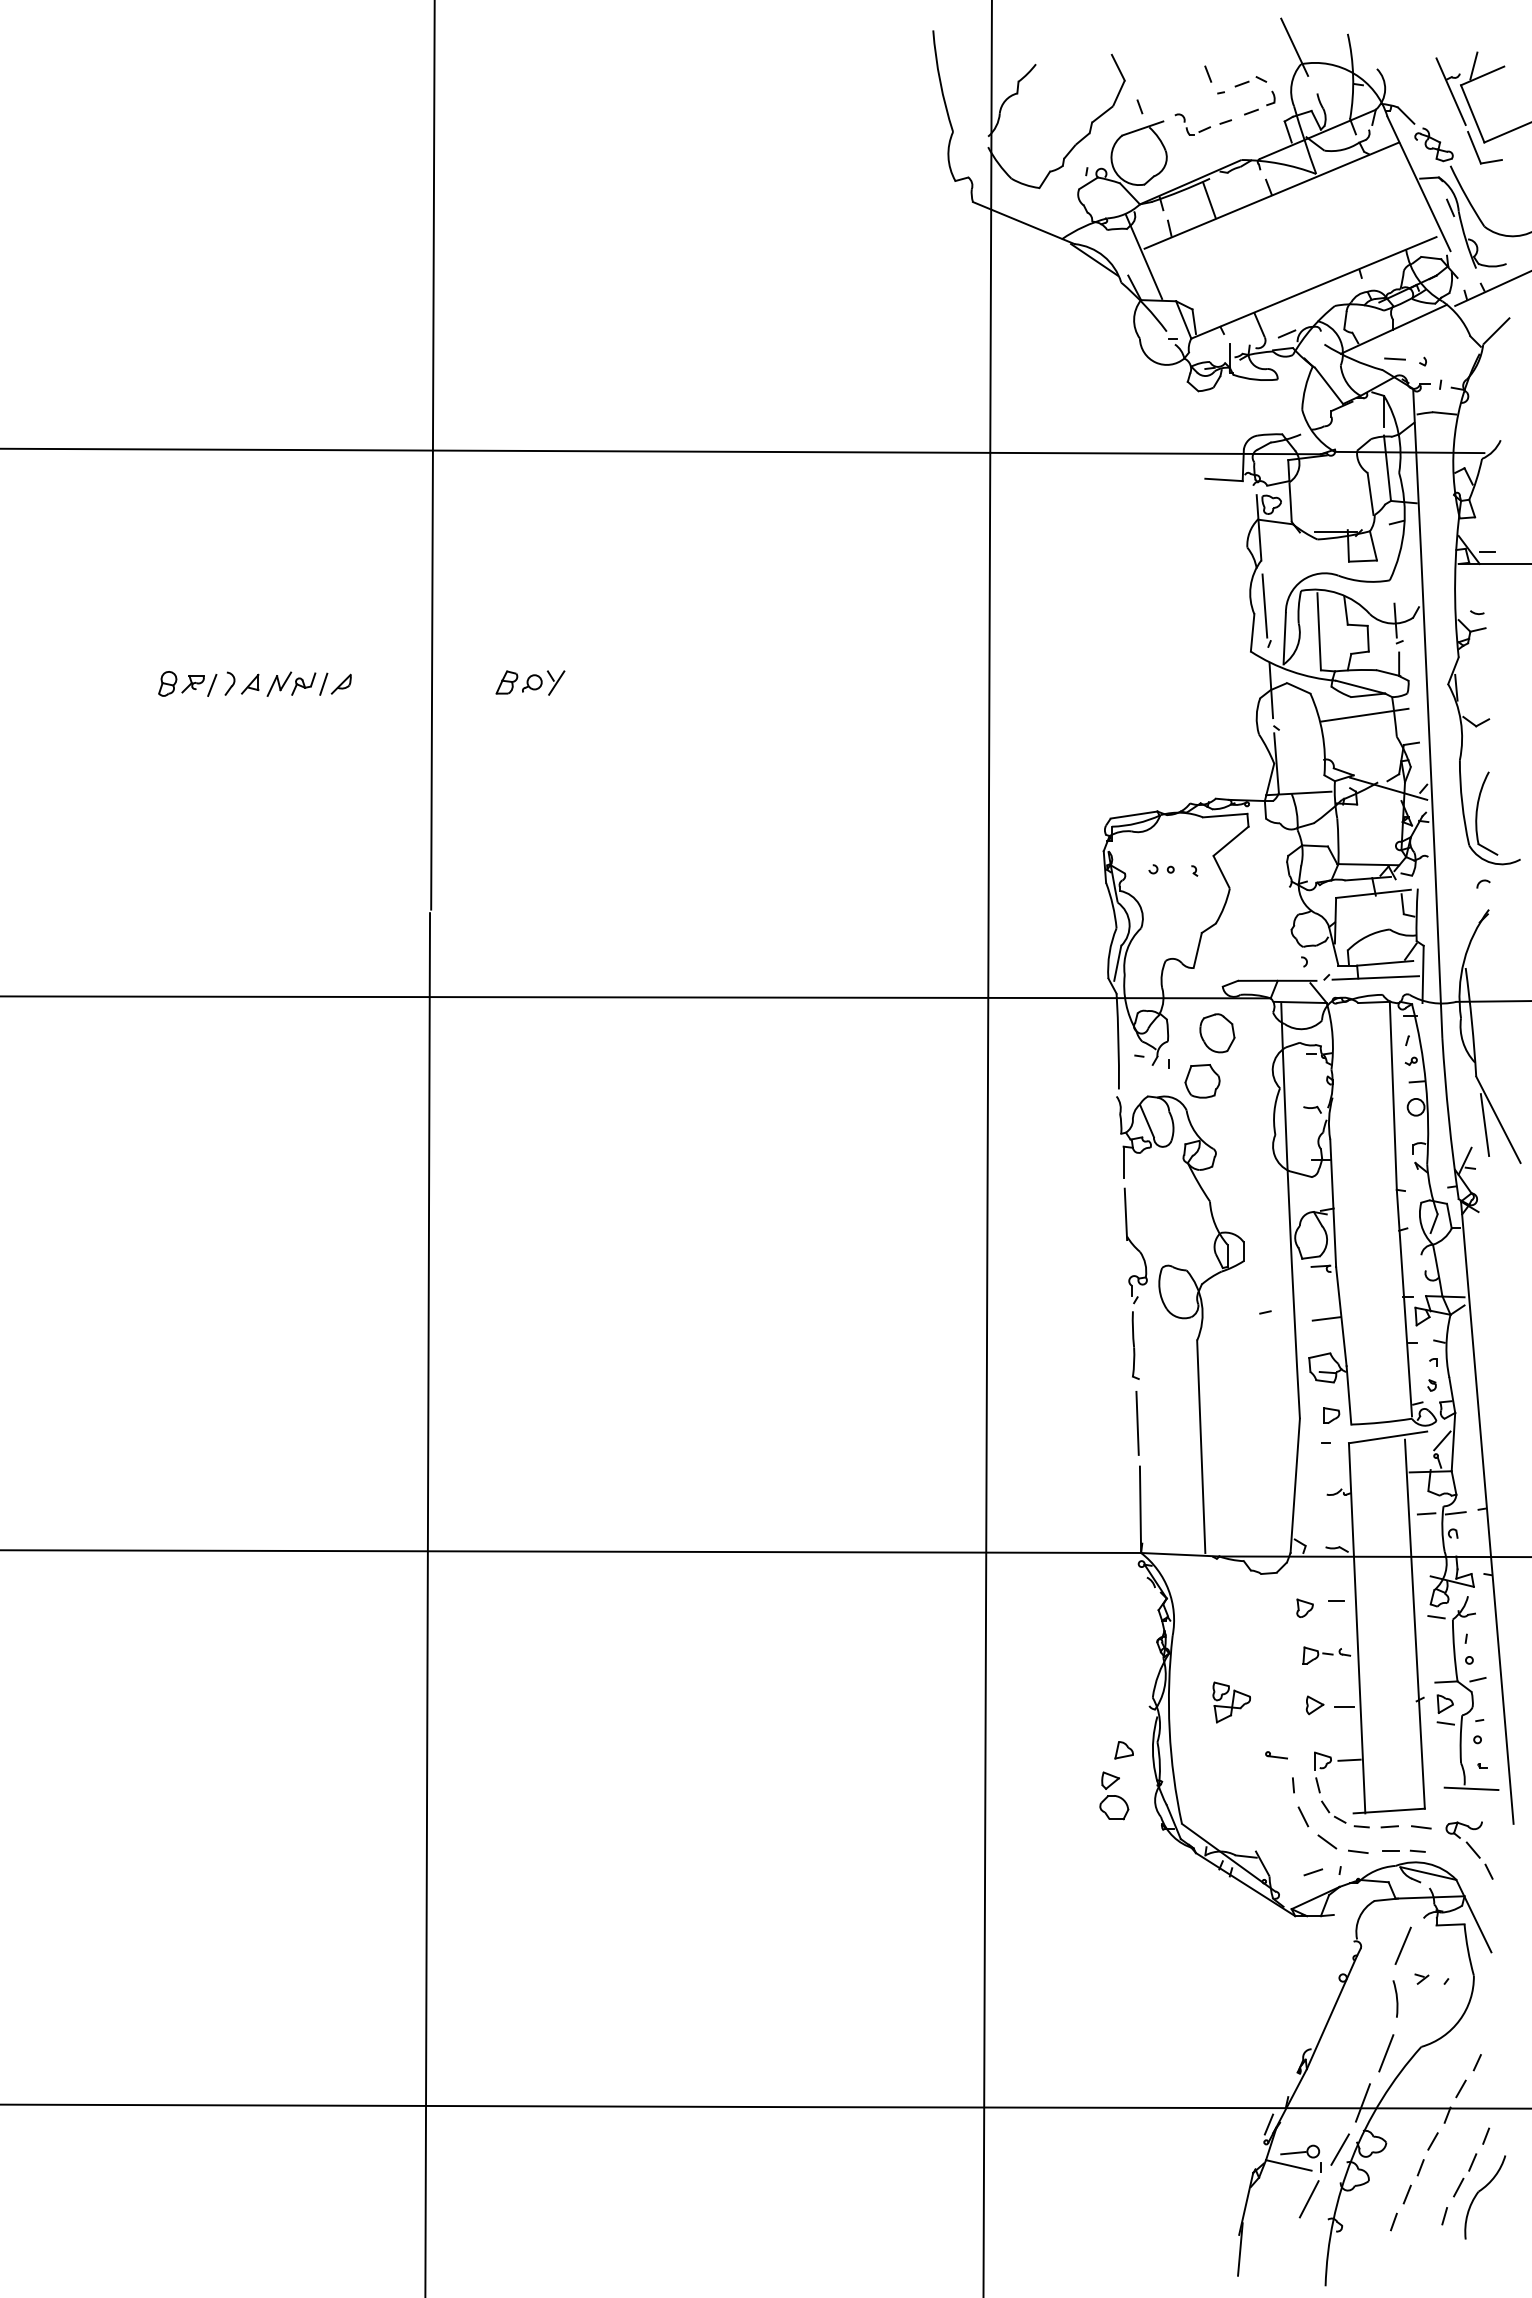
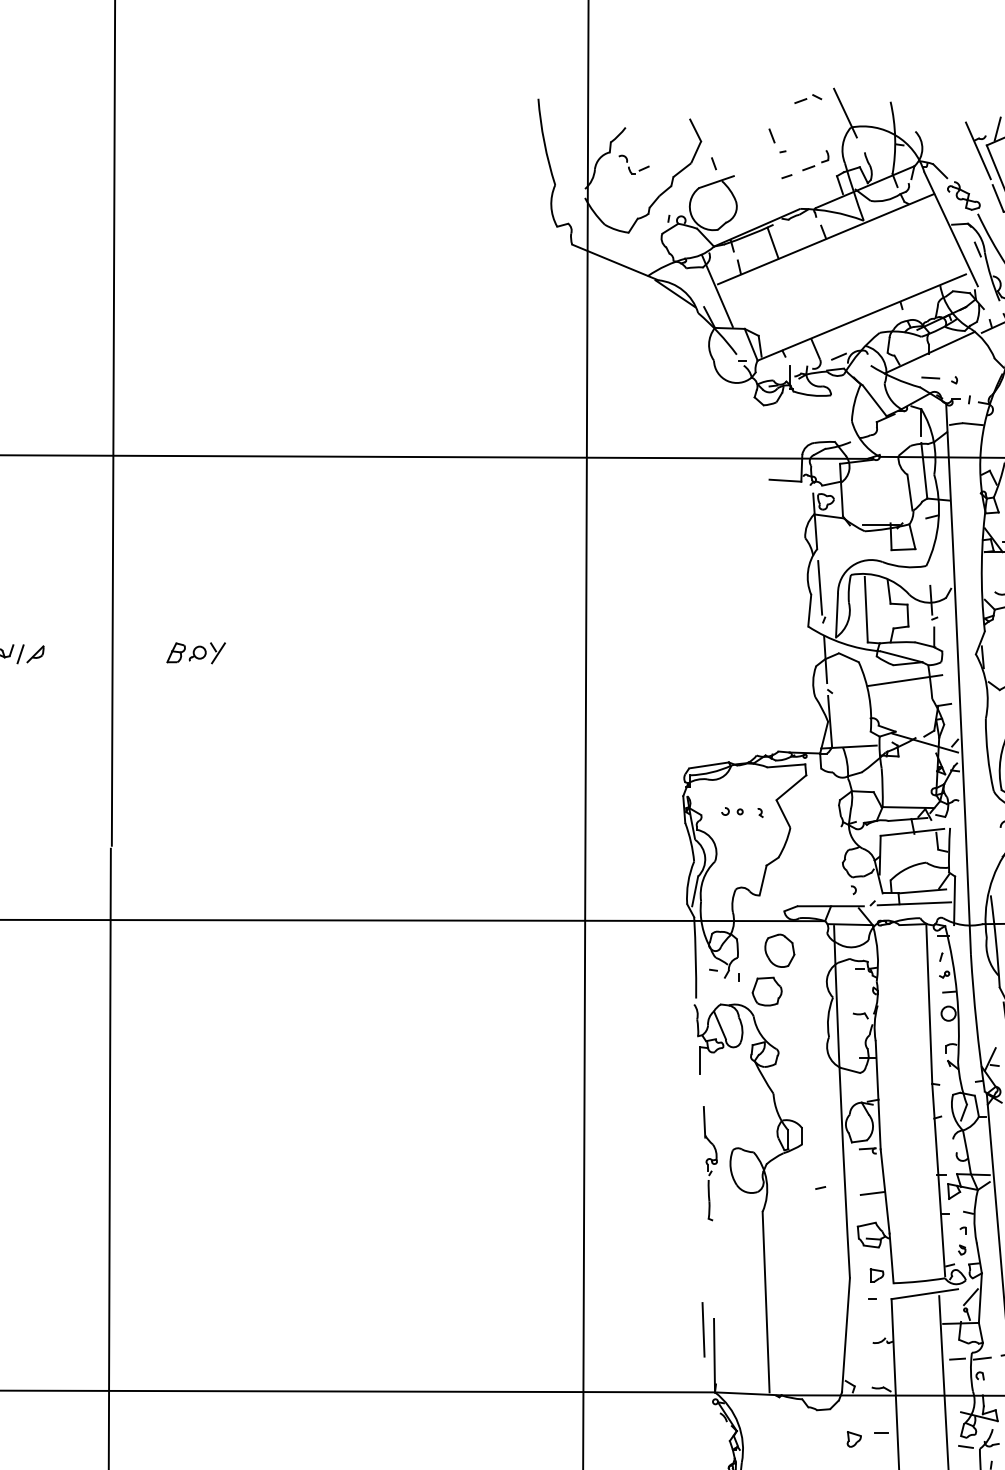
part: (1250, 81) -> (807, 98), moved
part: (1192, 124) -> (633, 164), moved
part: (1135, 1283) -> (710, 1163), size x0.7
line: (1137, 1423) -> (703, 1329), moved

